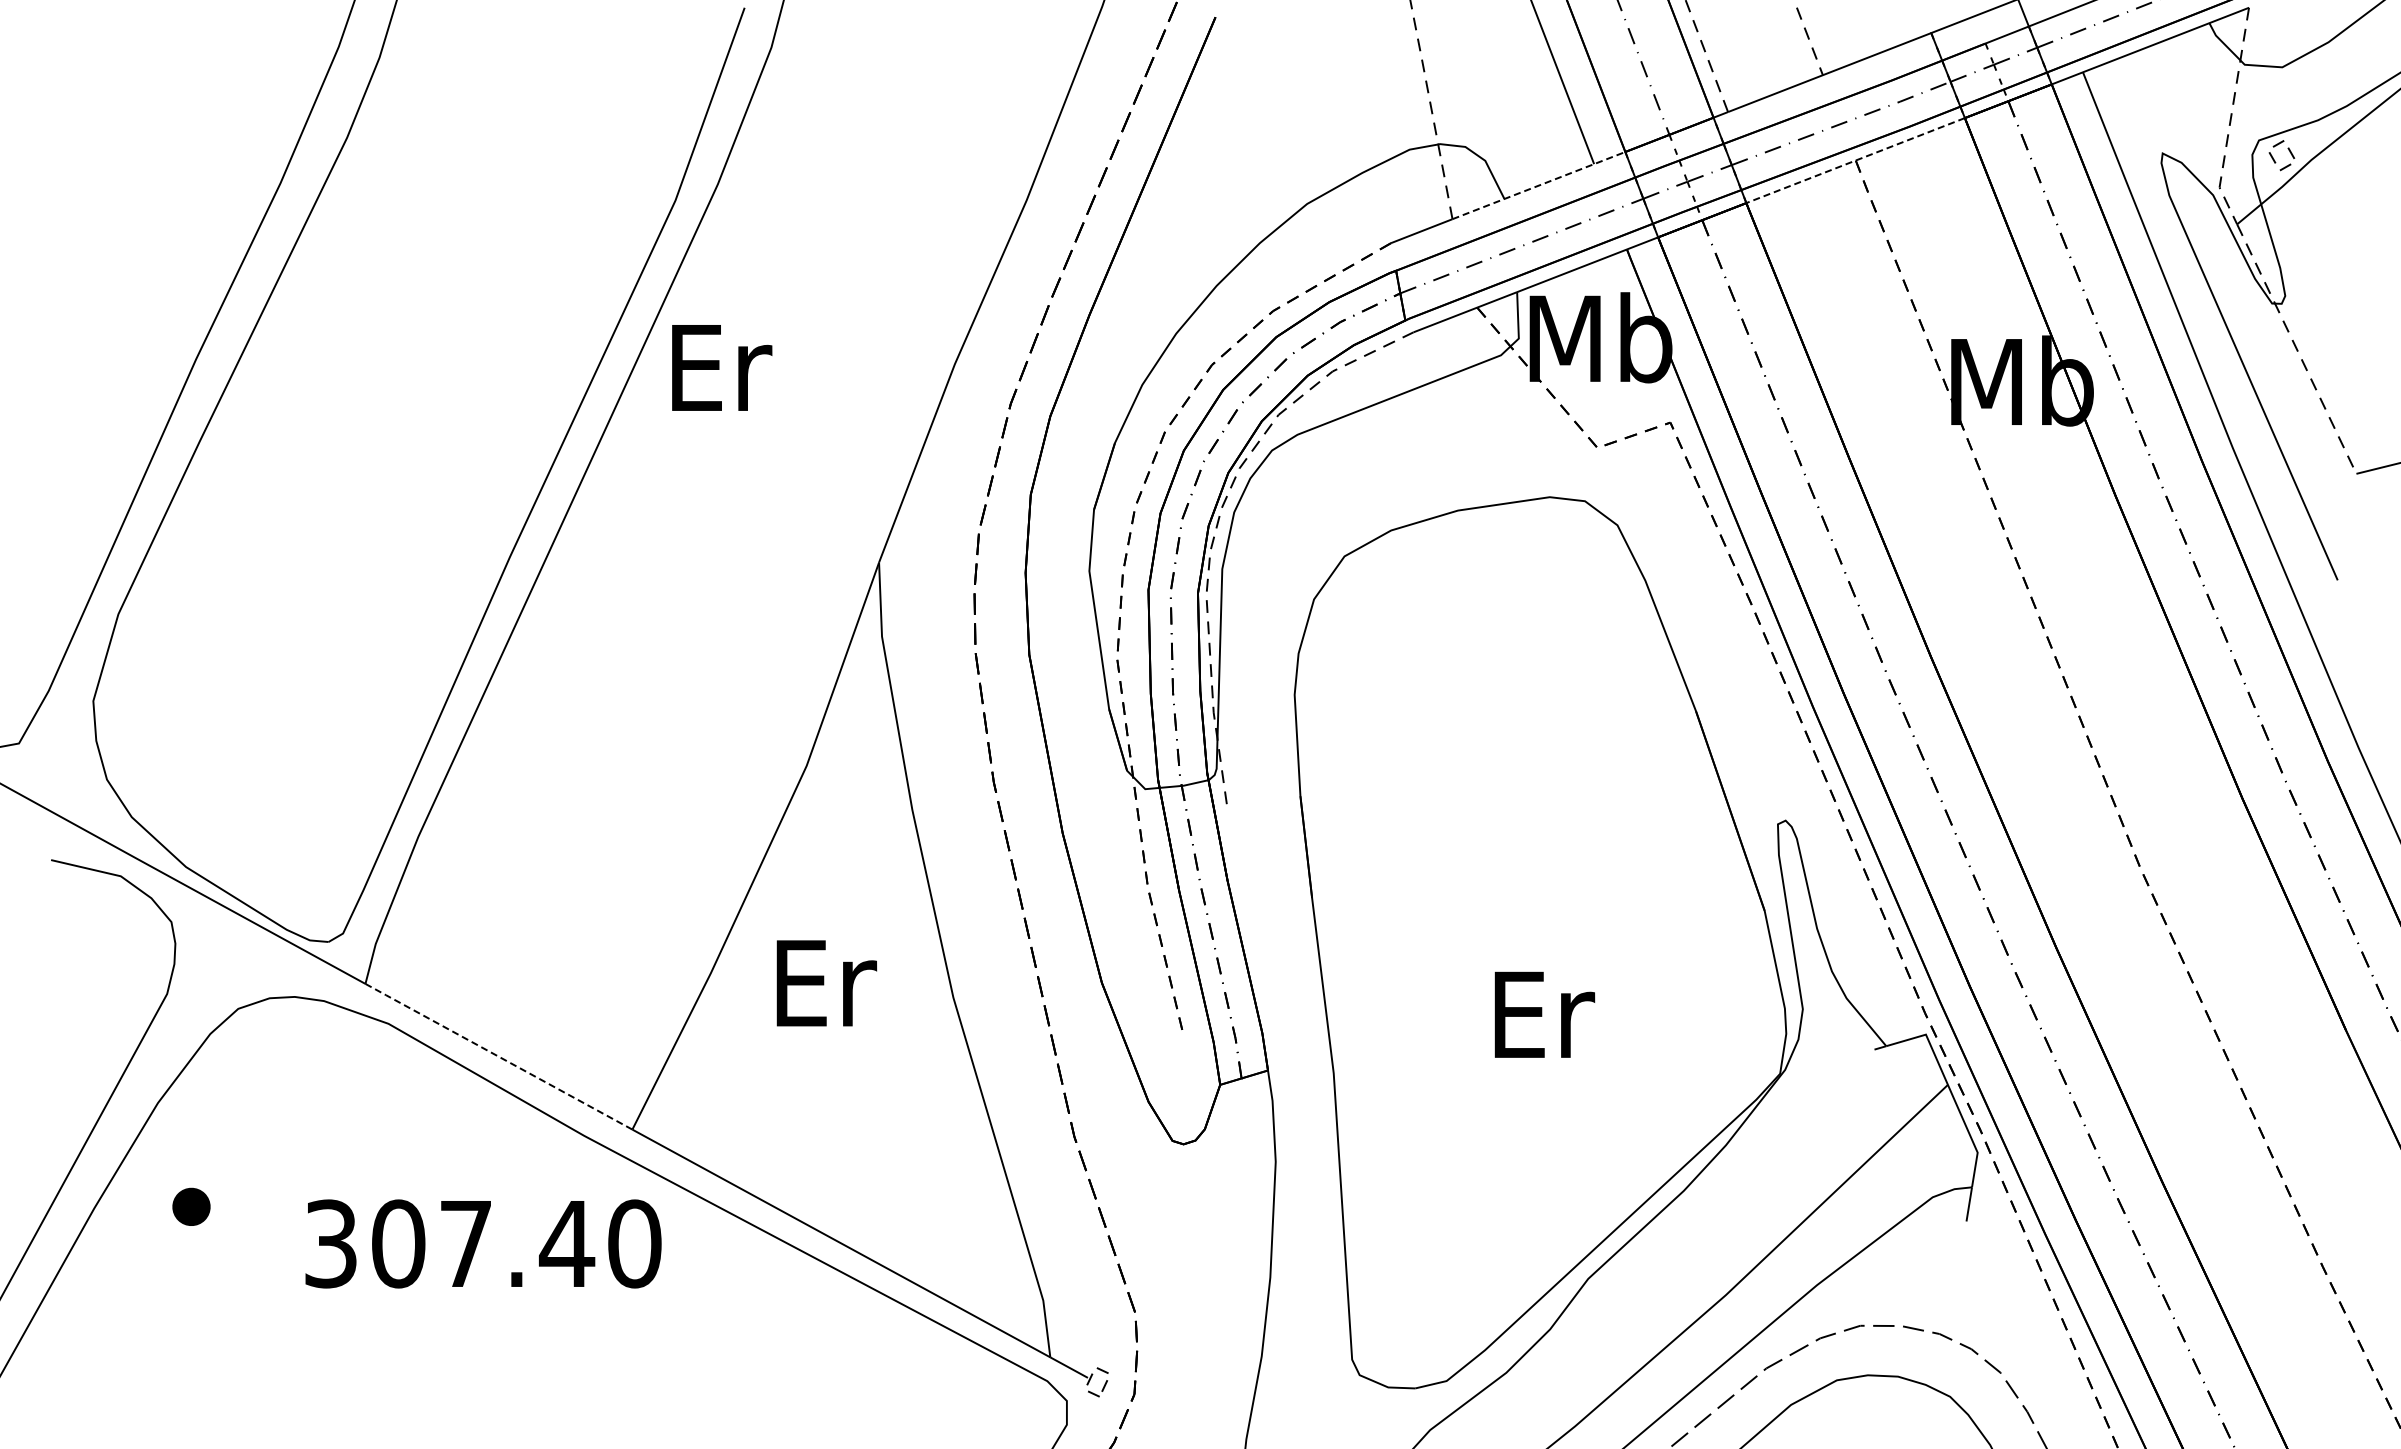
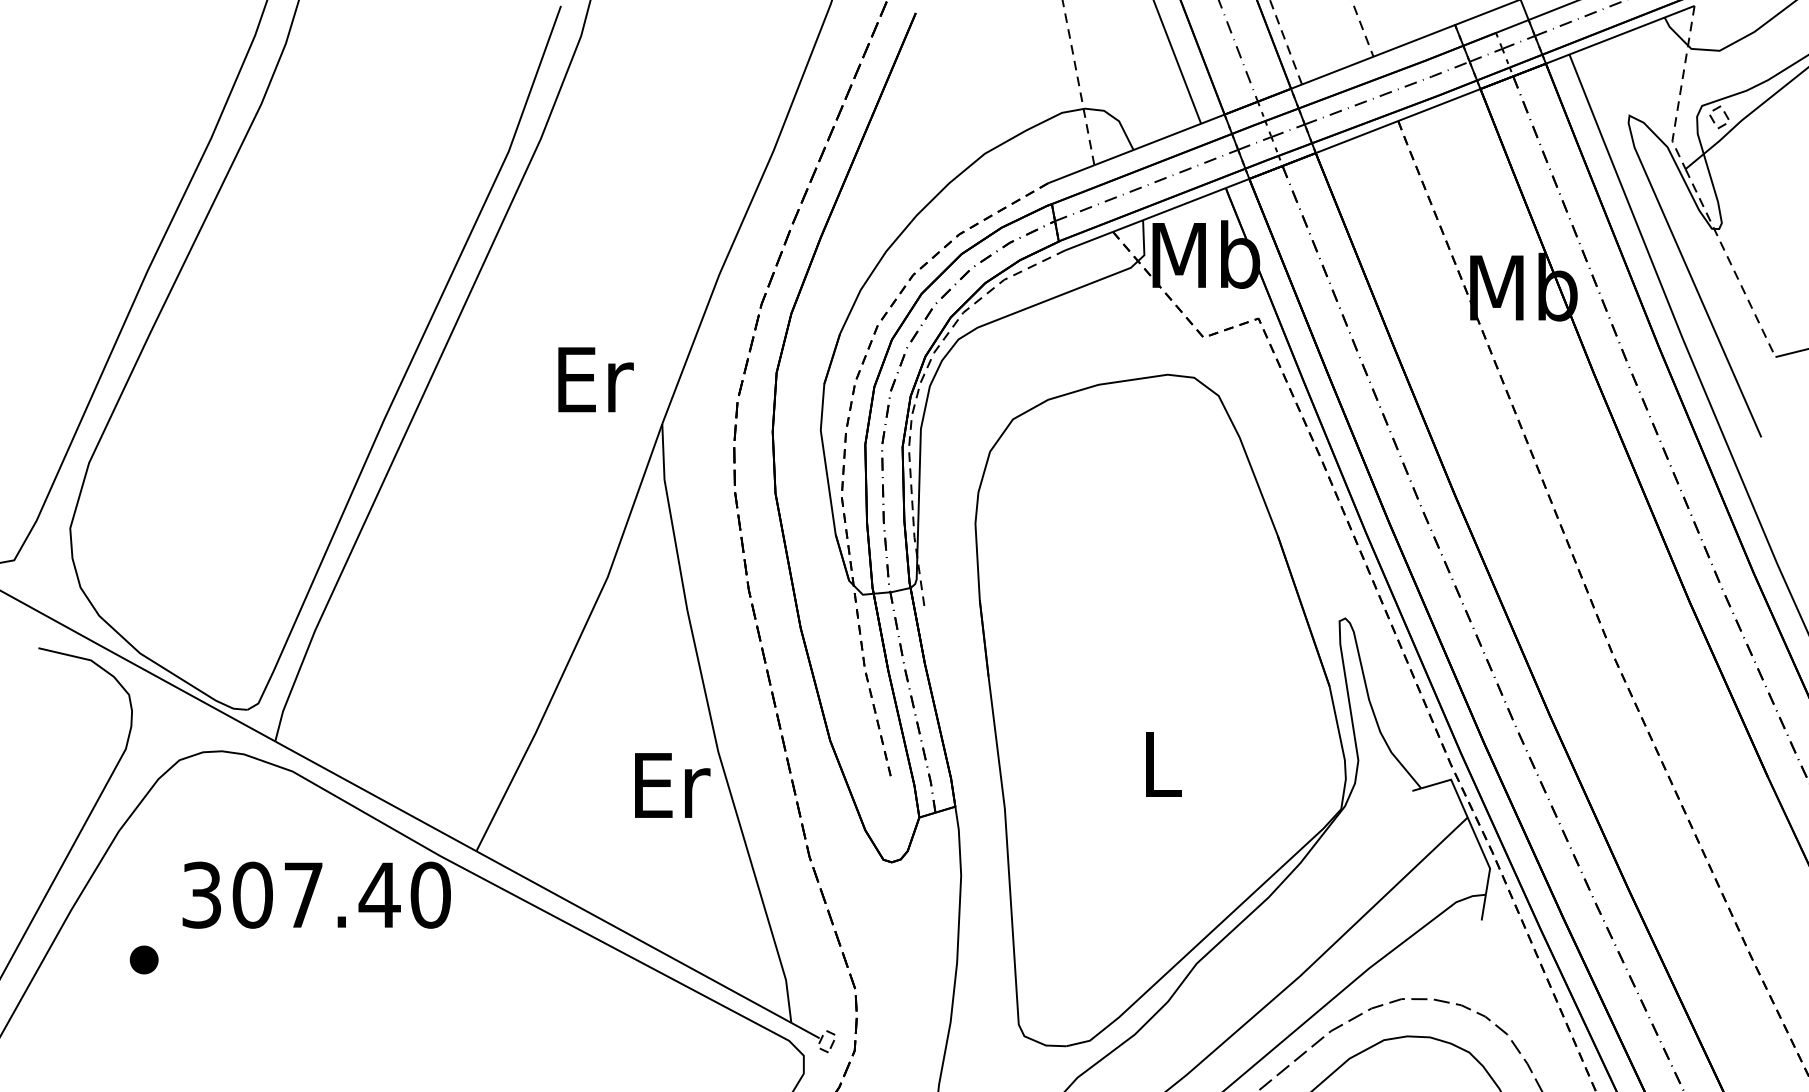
line: (1855, 160) -> (1398, 121), dashed -> solid
line: (1540, 185) -> (1160, 139), dashed -> solid
text: (722, 367) -> (596, 379), moved
text: (826, 983) -> (672, 785), moved
text: (1544, 1014) -> (1163, 764), Er -> L
line: (498, 1056) -> (375, 796), dashed -> solid
part: (191, 1206) -> (144, 959), moved
text: (483, 1243) -> (316, 894), moved

